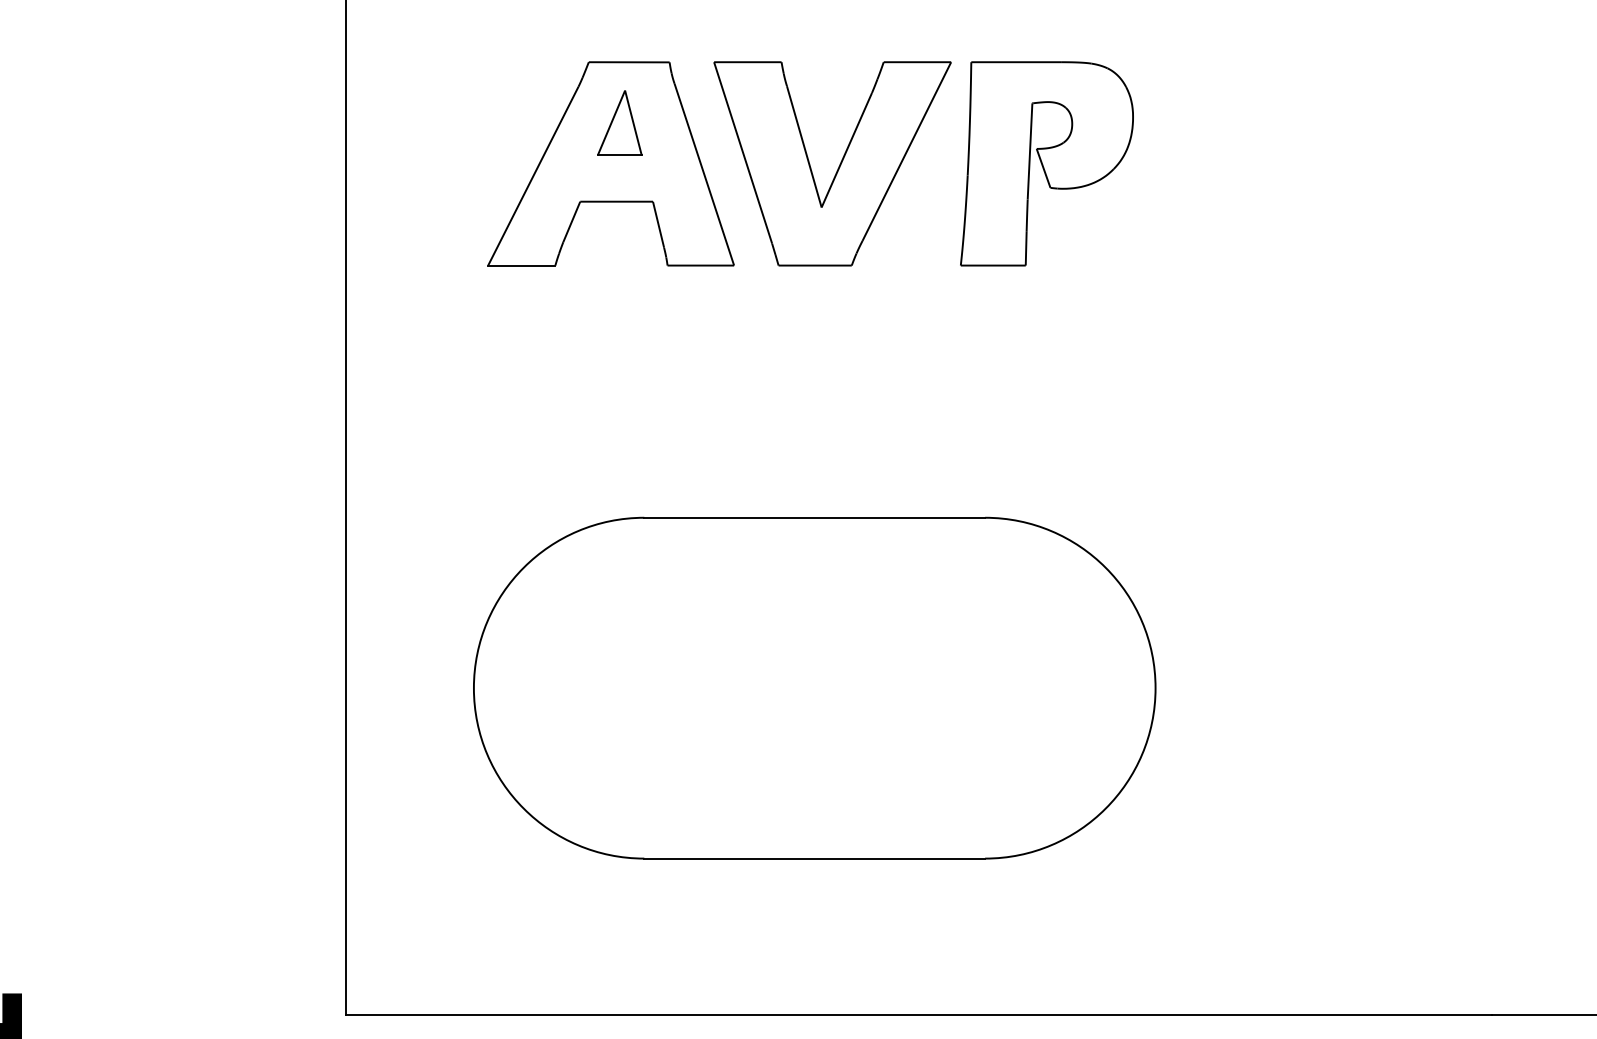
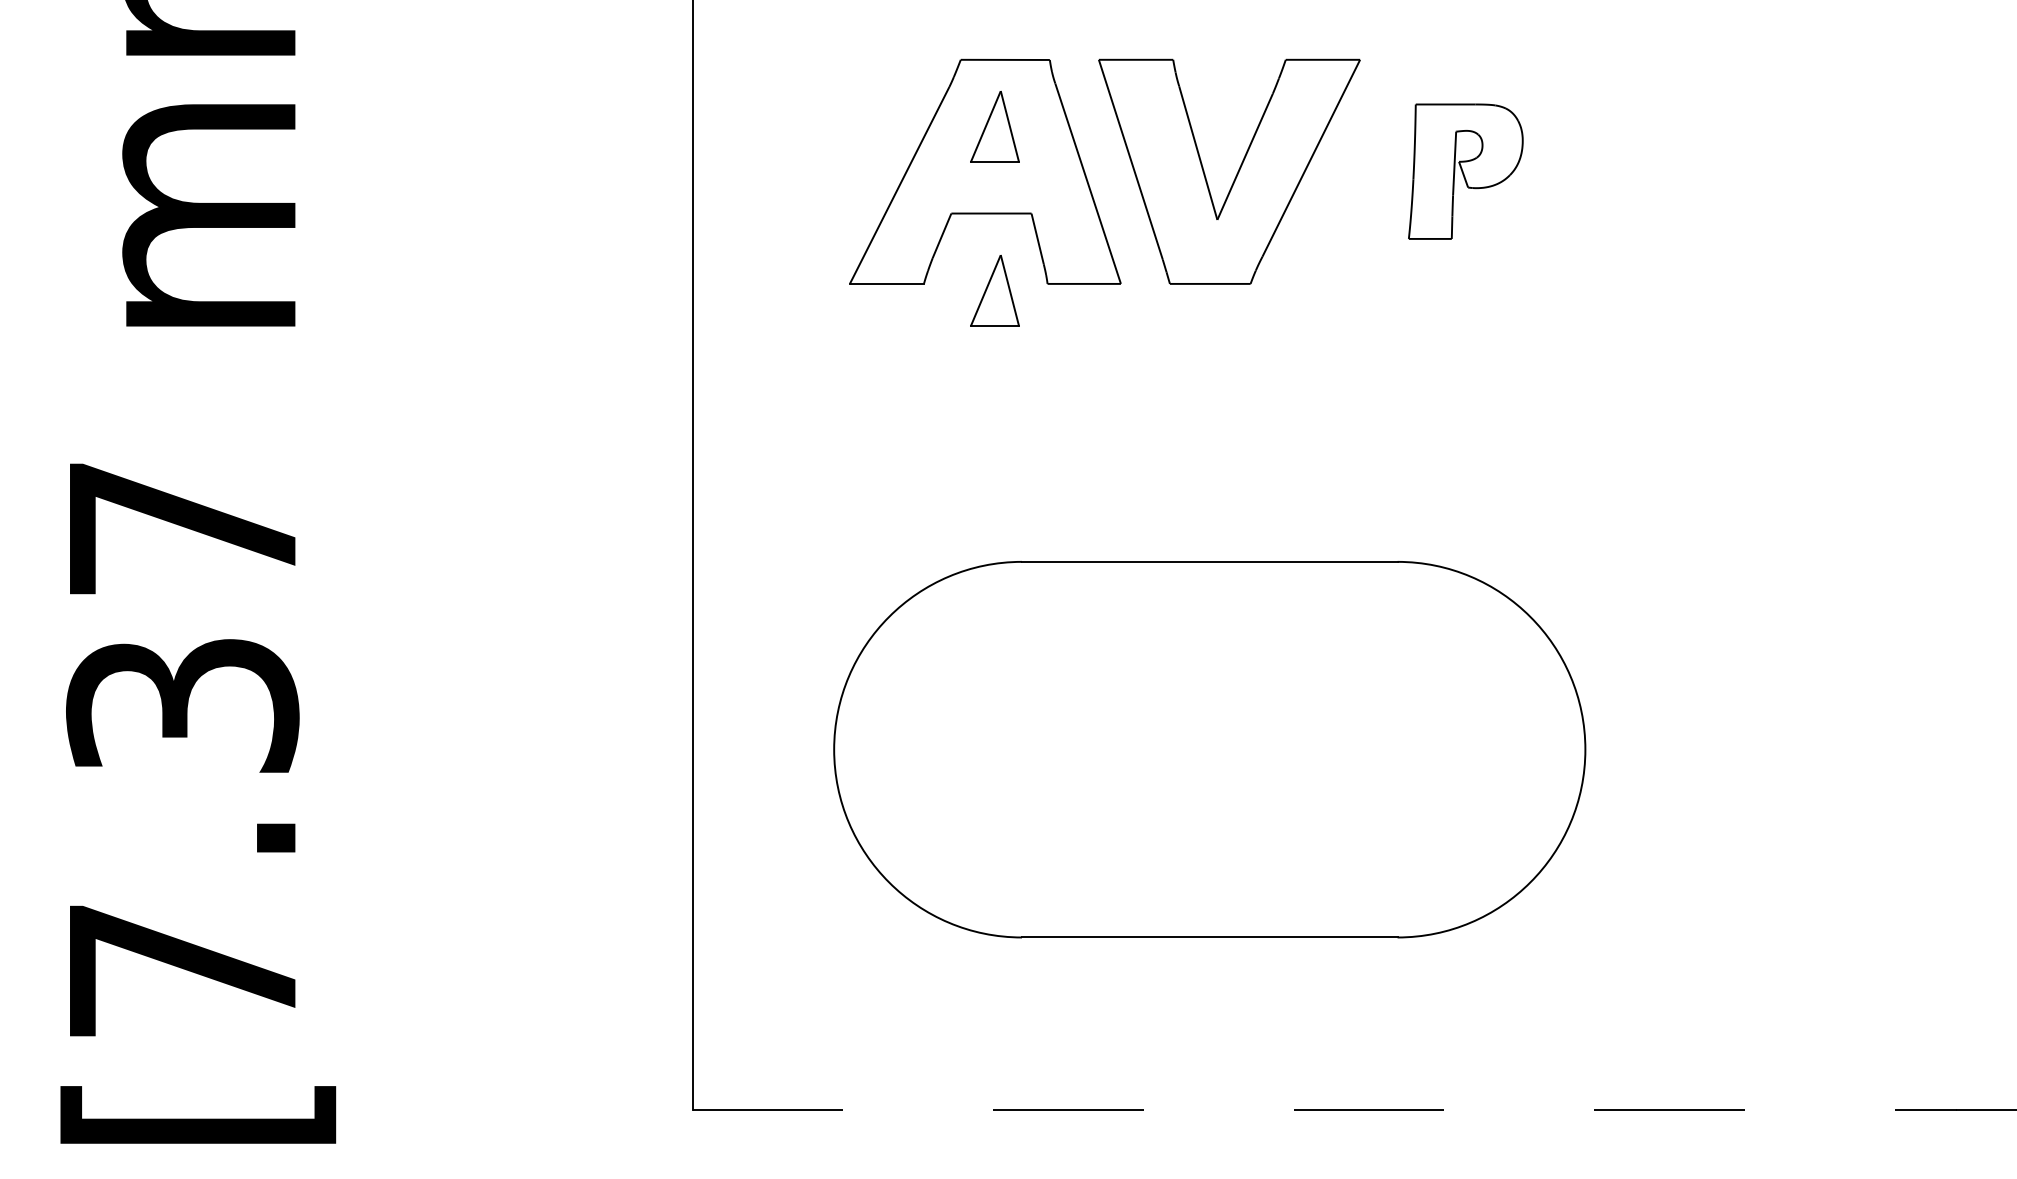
part: (1046, 163) -> (1465, 171), size x0.6
part: (619, 271) -> (994, 290), added
line: (918, 1015) -> (1324, 1110), solid -> dashed

